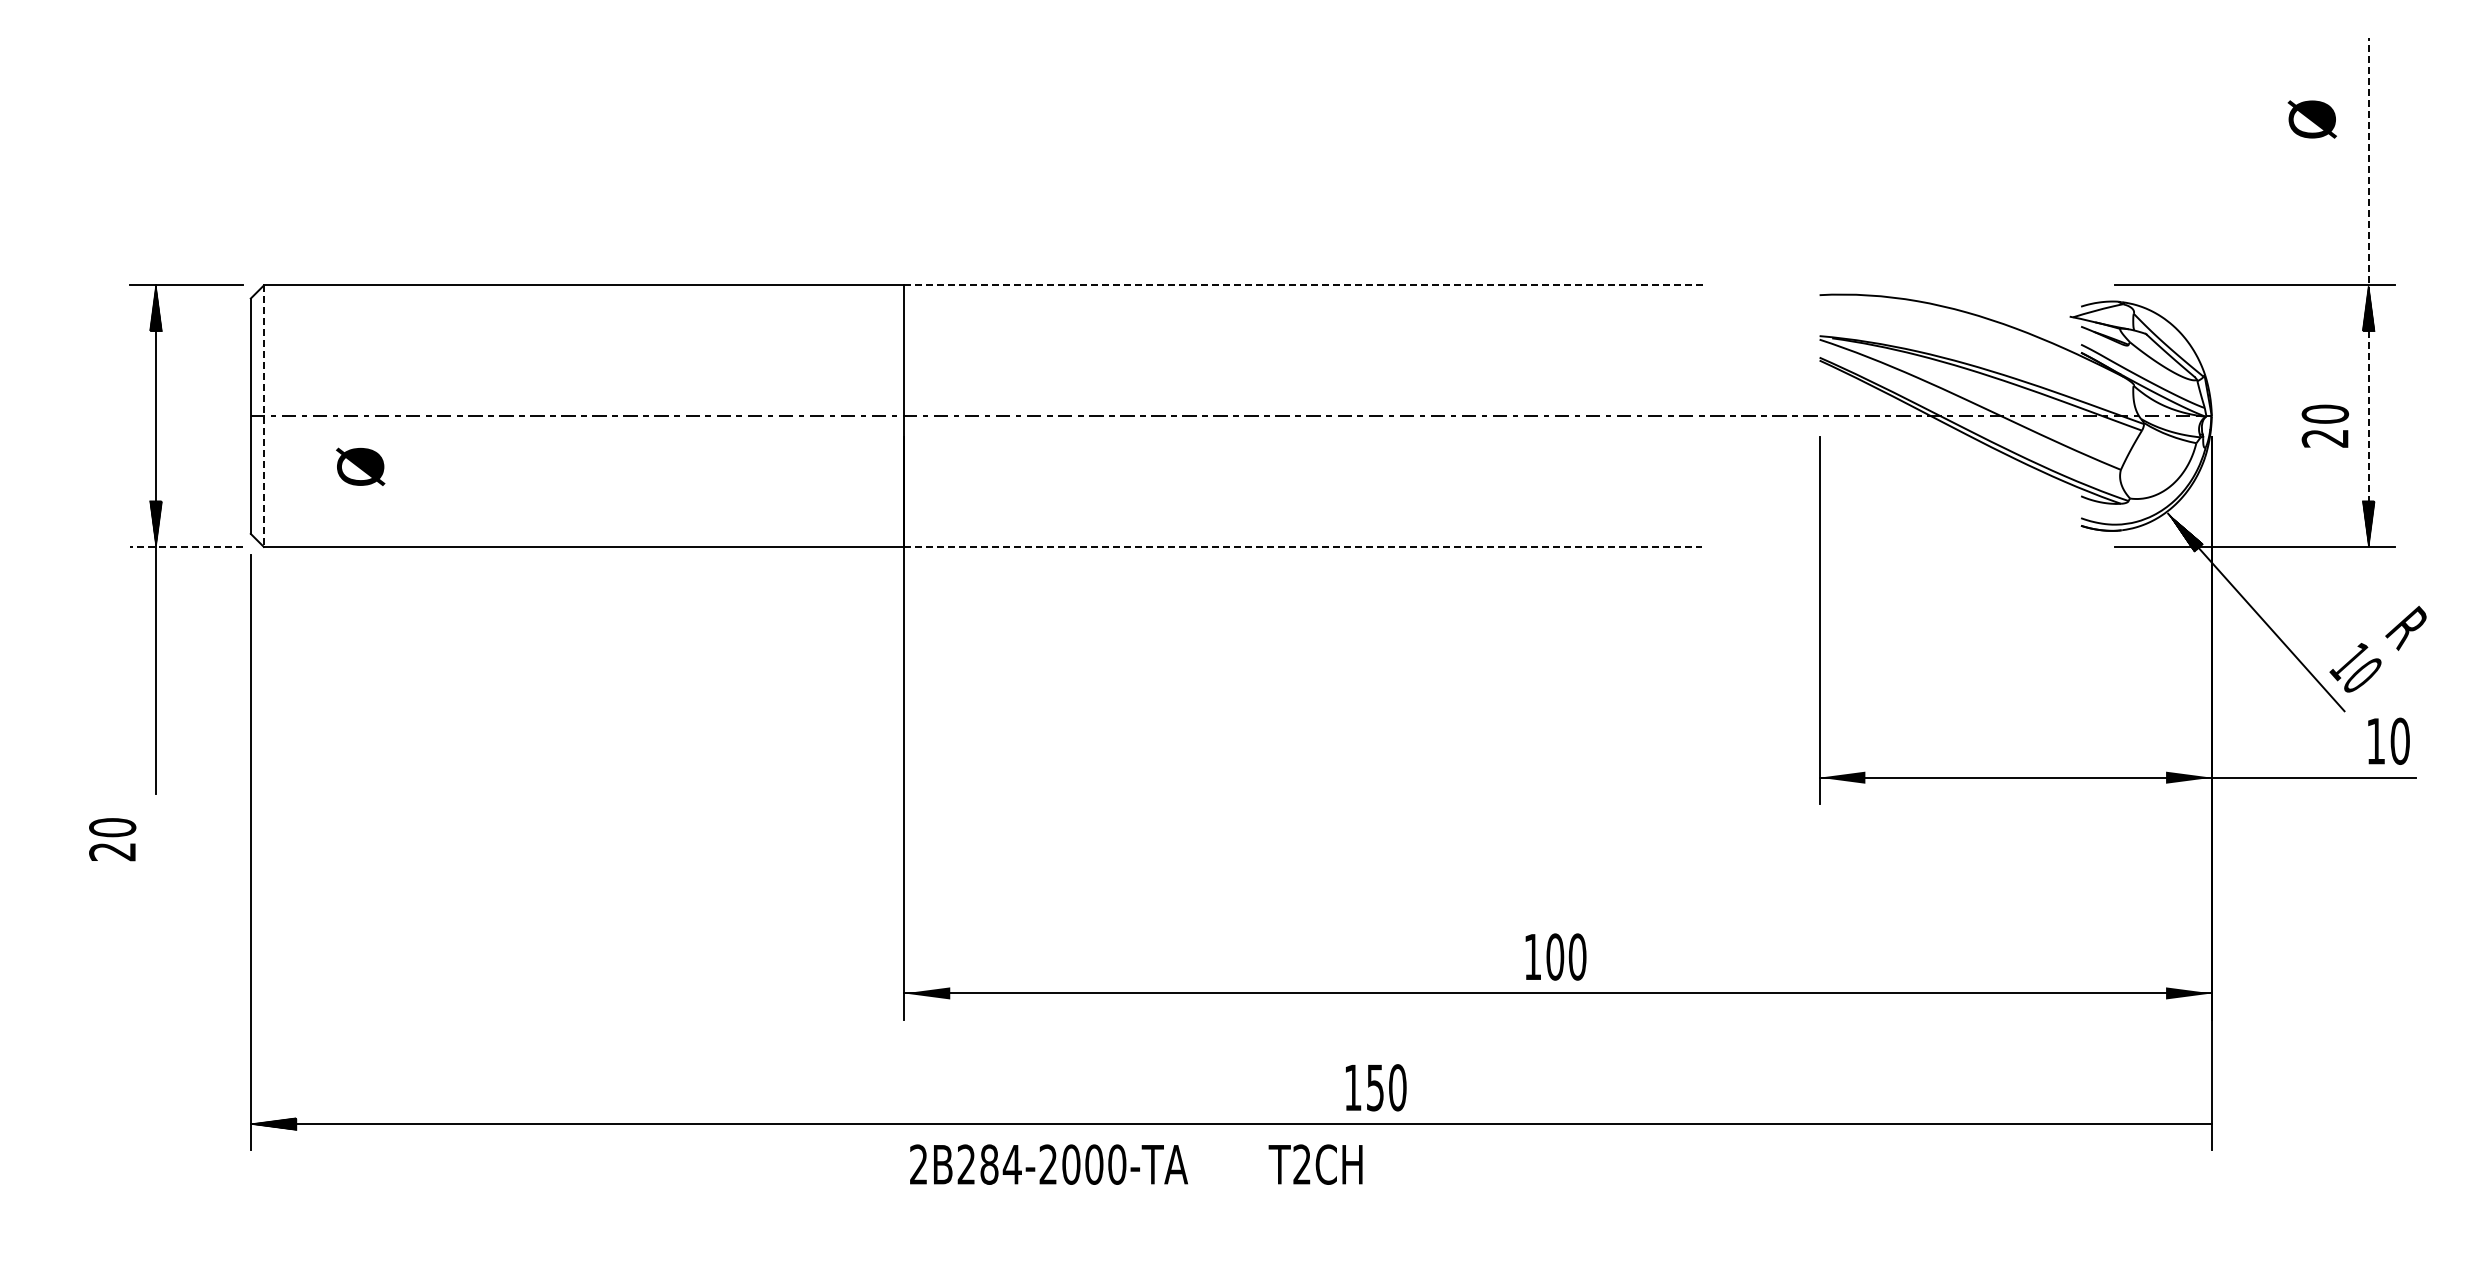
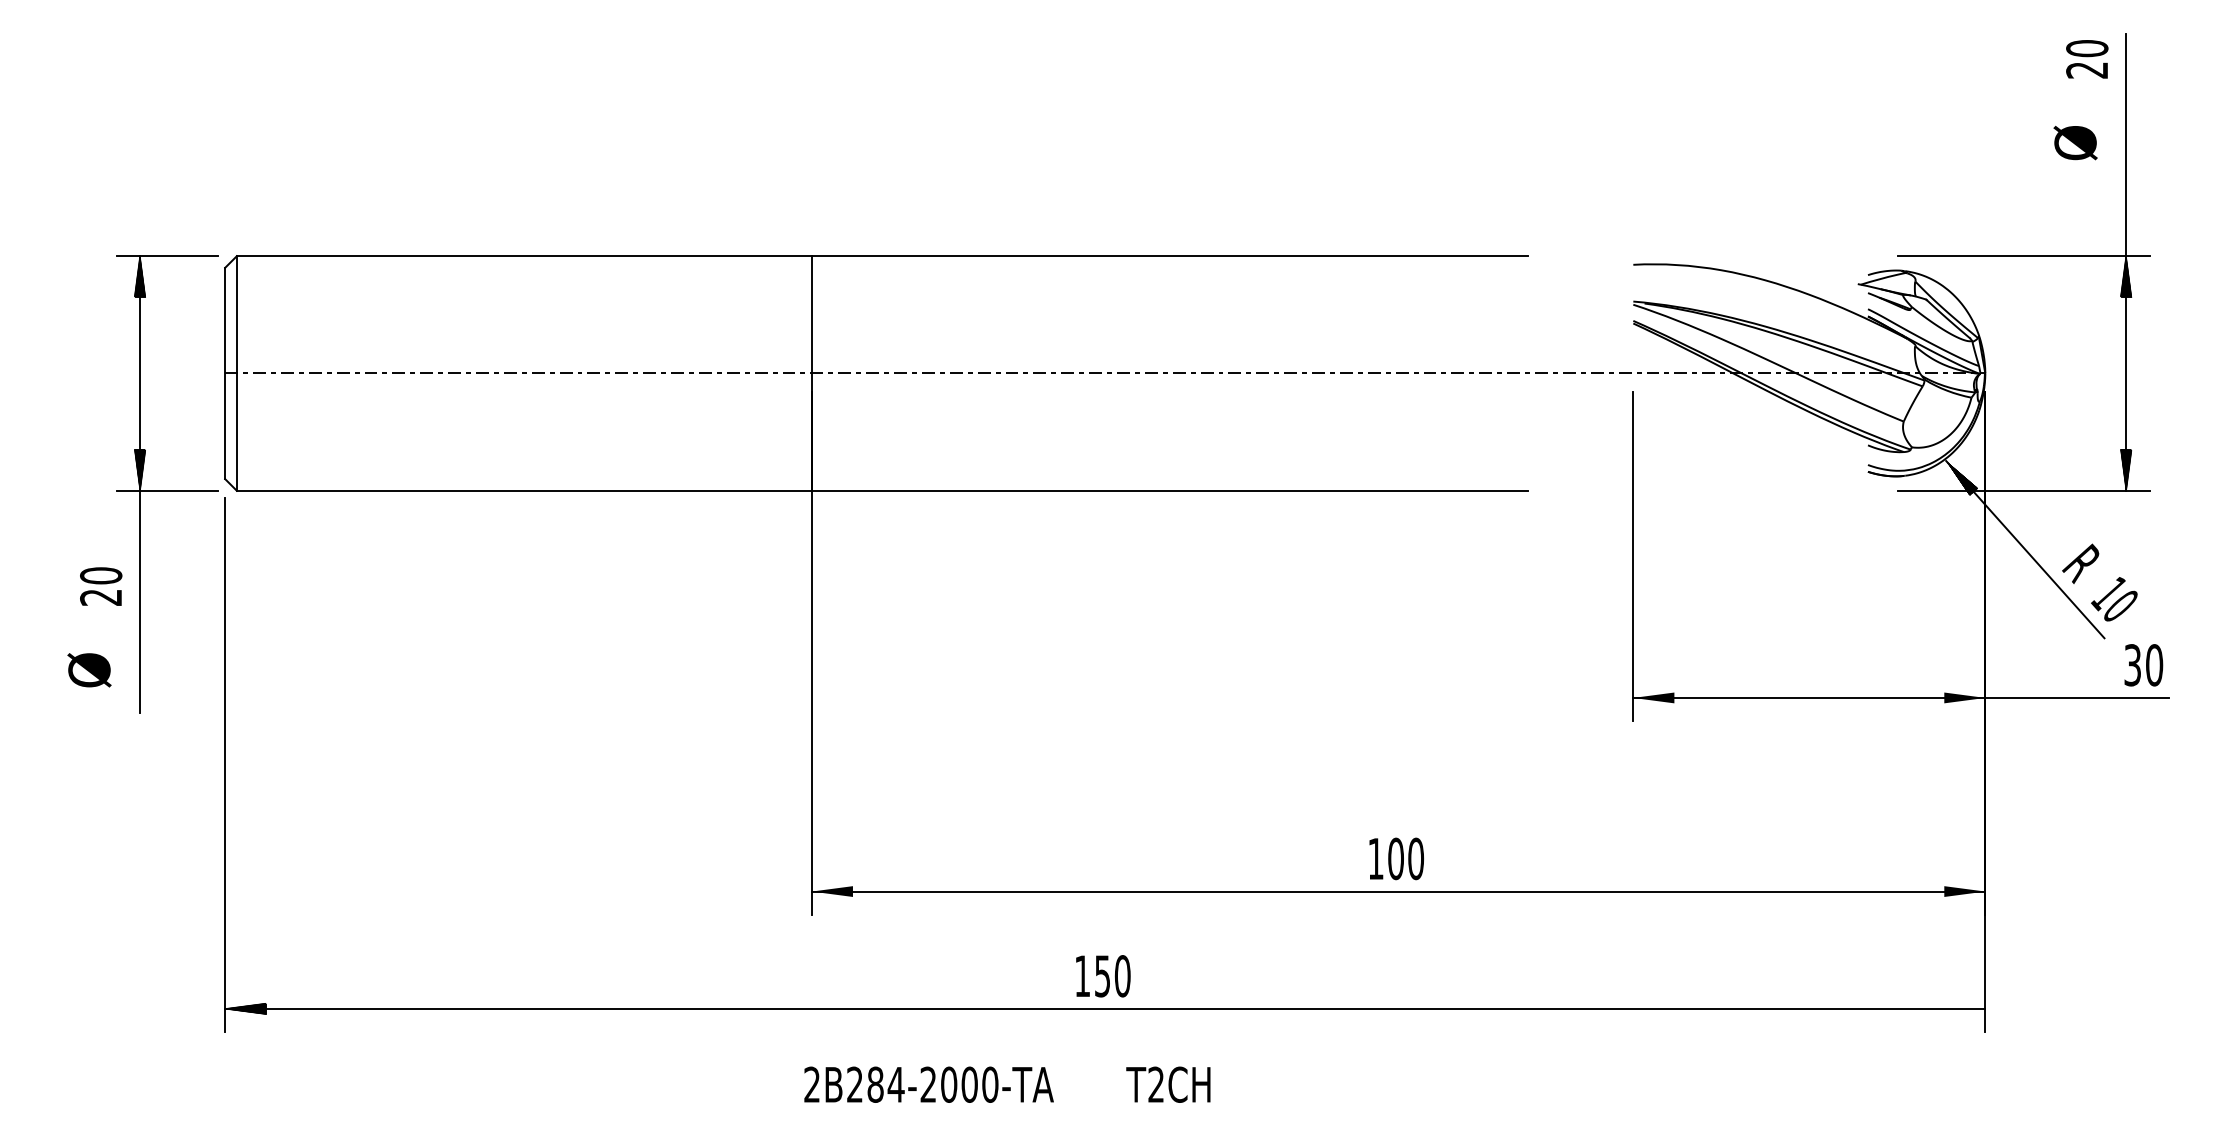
text: (2311, 119) -> (2074, 143), moved
line: (1303, 285) -> (1170, 256), dashed -> solid
line: (2368, 291) -> (2126, 261), dashed -> solid
line: (263, 416) -> (236, 373), dashed -> solid
text: (2324, 425) -> (2086, 58), moved
text: (360, 466) -> (89, 669), moved
line: (186, 546) -> (167, 490), dashed -> solid
line: (1303, 546) -> (1170, 490), dashed -> solid
text: (2405, 627) -> (2080, 563), moved
text: (2376, 740) -> (2133, 664), 10 -> 30
text: (112, 839) -> (101, 586), moved
text: (1376, 1087) -> (1103, 976), moved
text: (1136, 1164) -> (1007, 1084), moved

